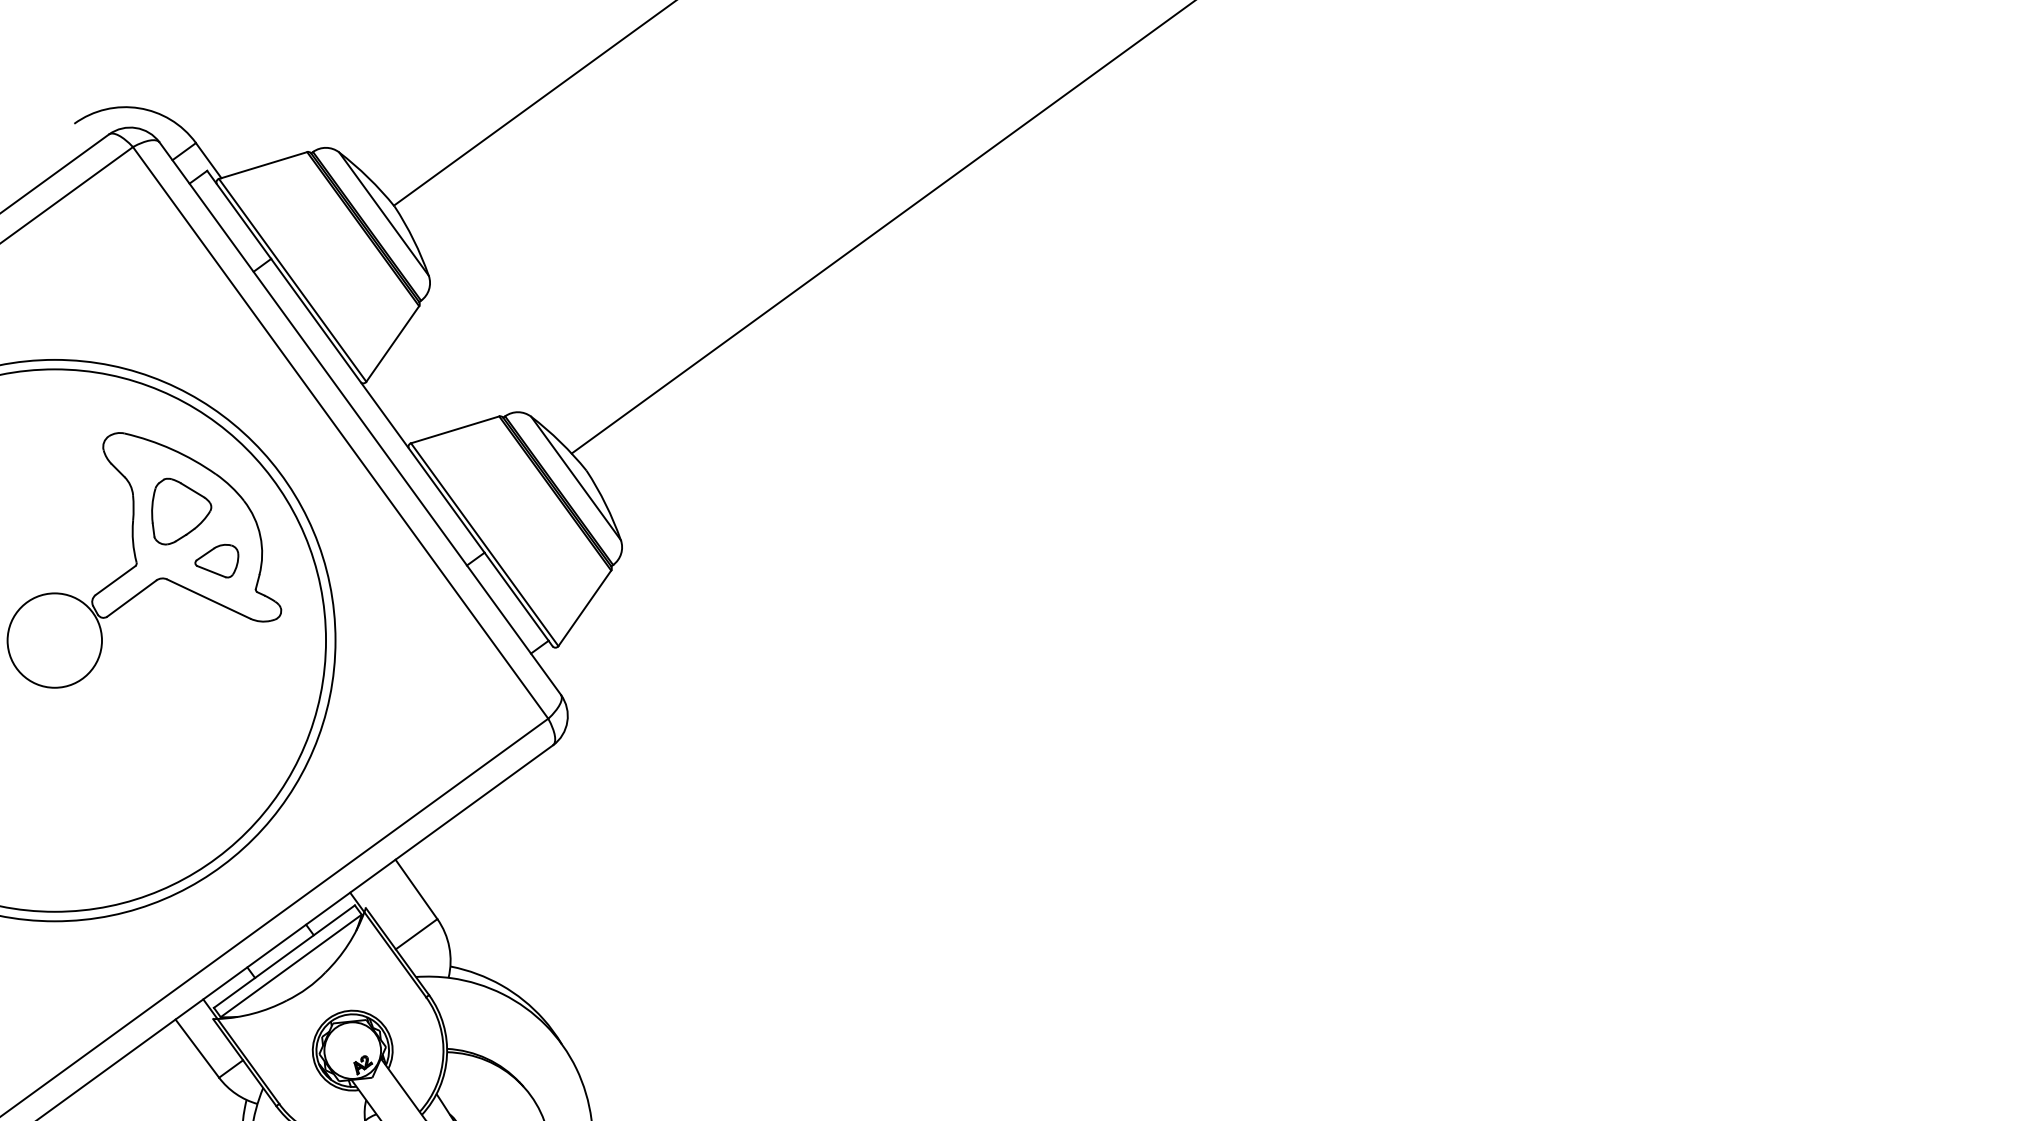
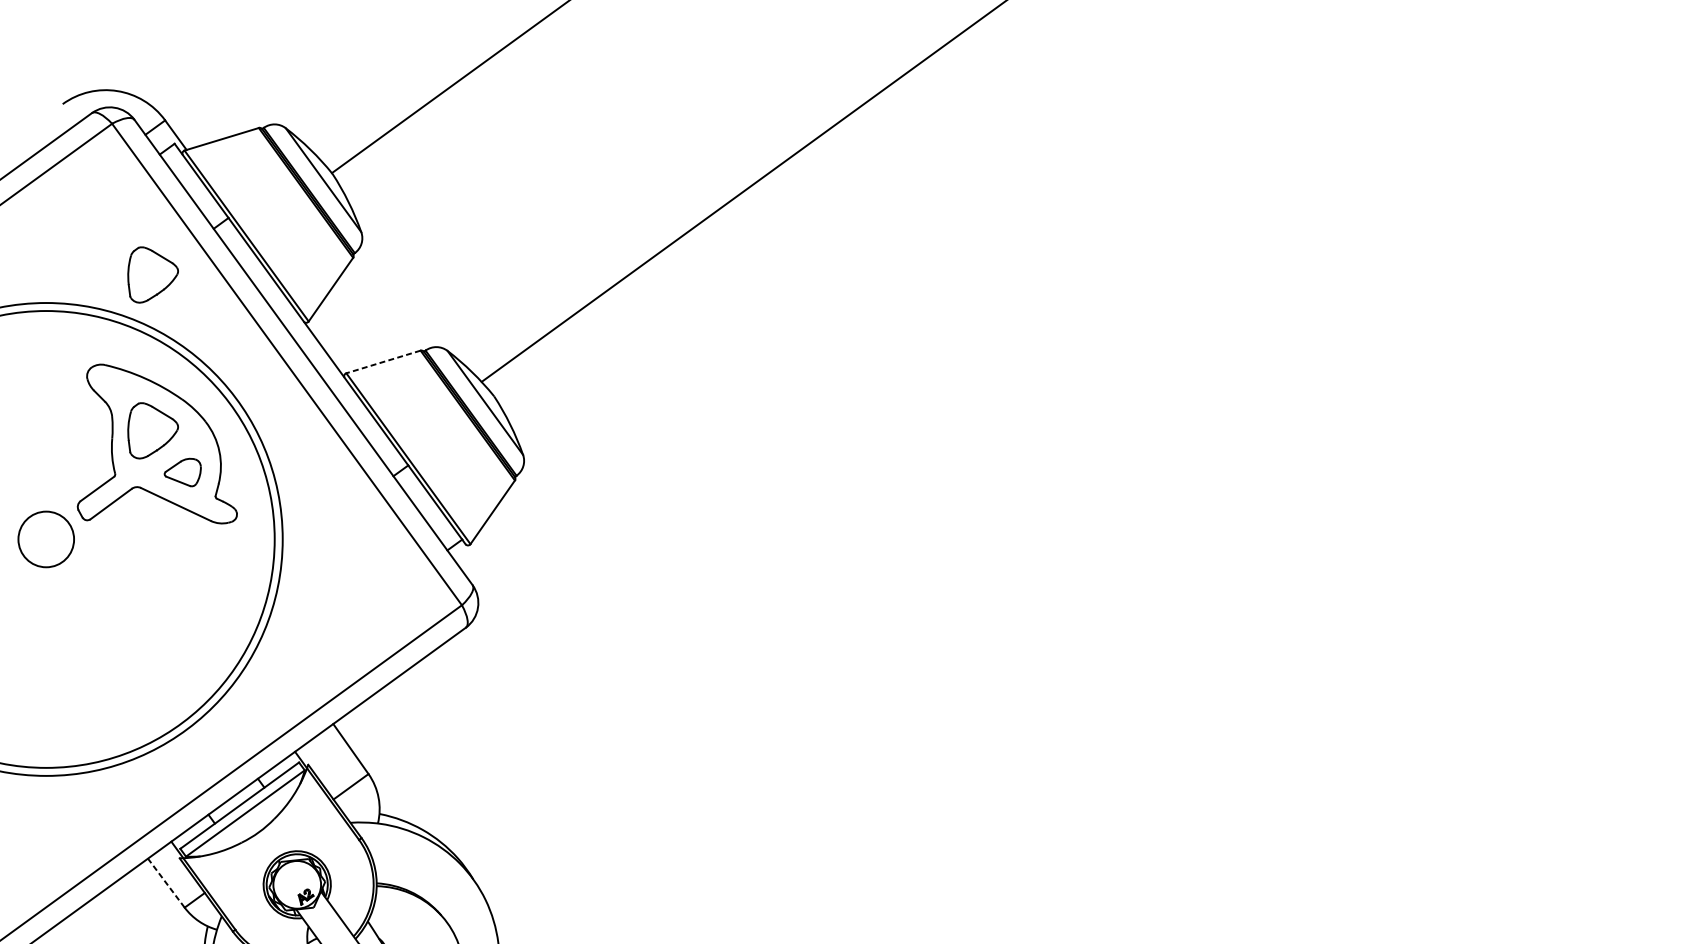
part: (181, 326) -> (152, 274), added
line: (454, 430) -> (382, 362), solid -> dashed
circle: (54, 640) -> (46, 539), size x0.7
line: (197, 1048) -> (166, 883), solid -> dashed

